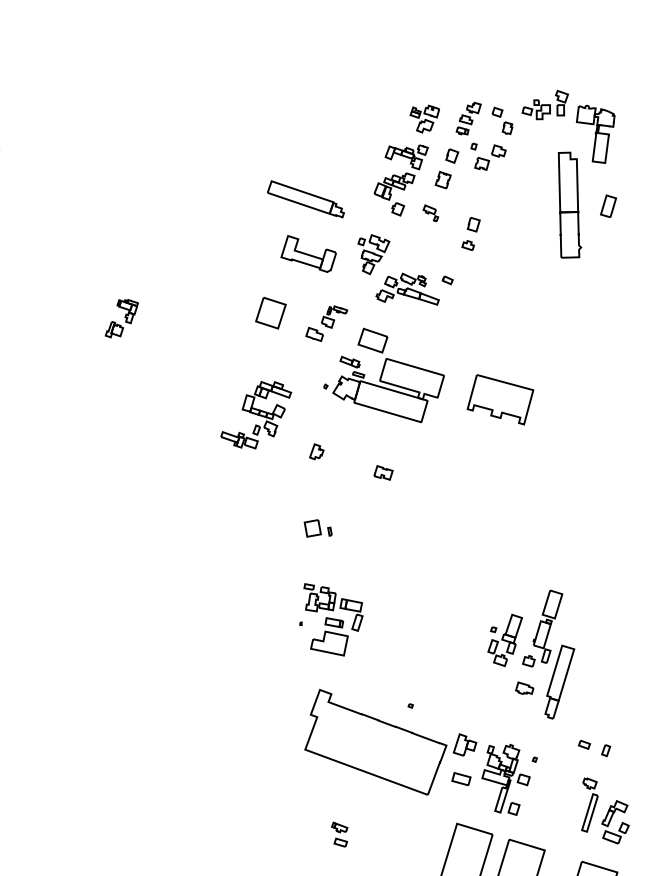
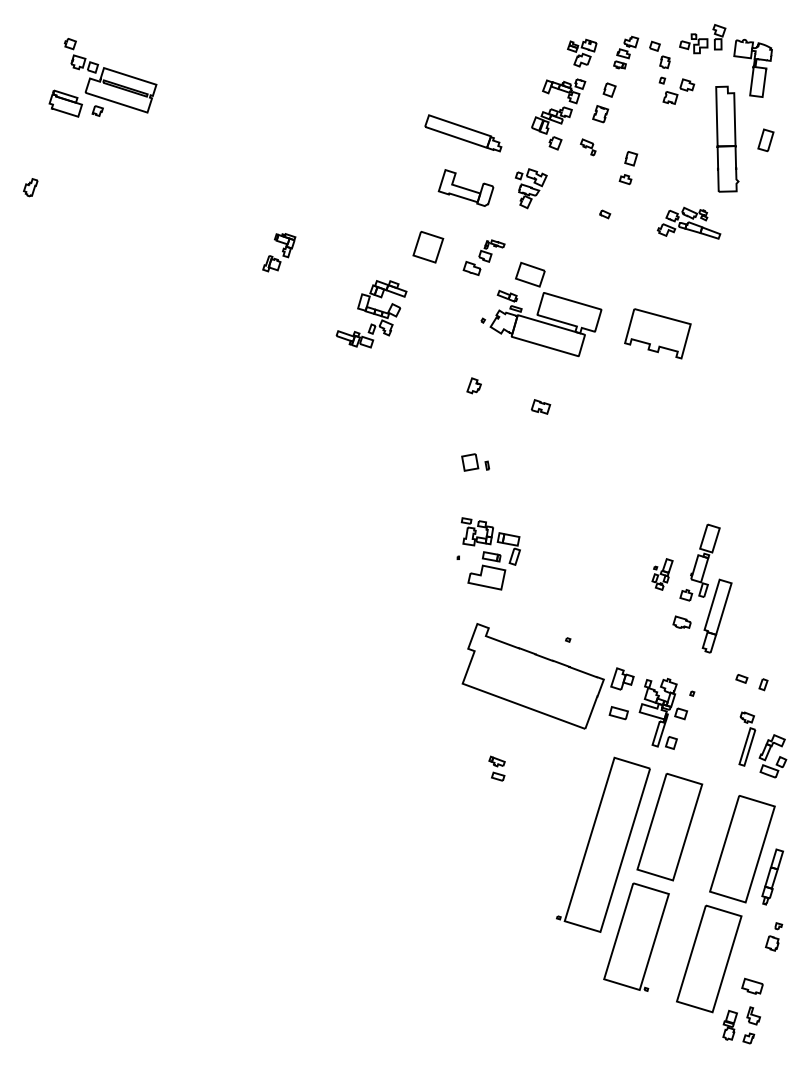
part: (488, 156) -> (676, 90), moved
part: (407, 288) -> (688, 222), moved
part: (256, 415) -> (371, 314), moved
part: (505, 640) -> (662, 574), size x0.6

